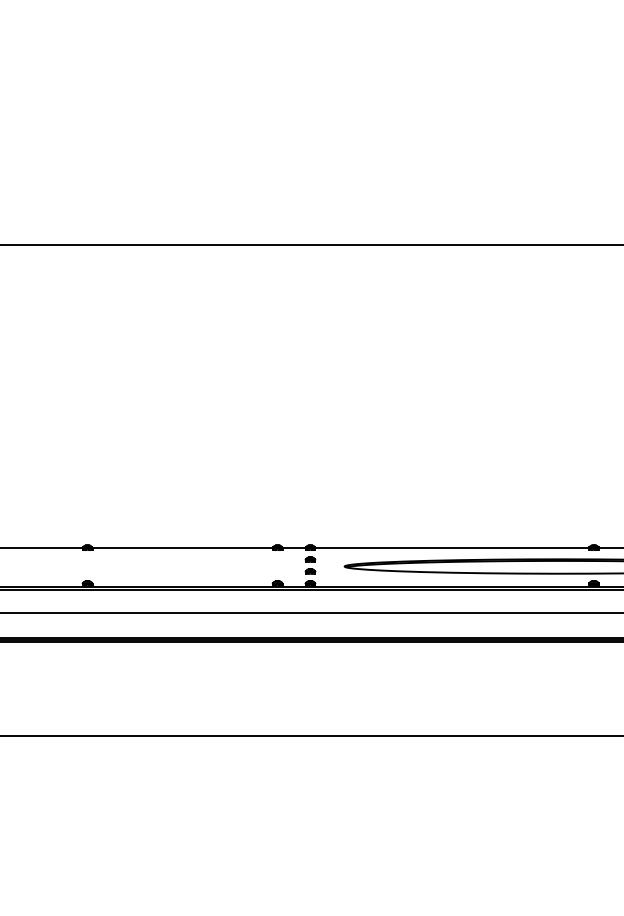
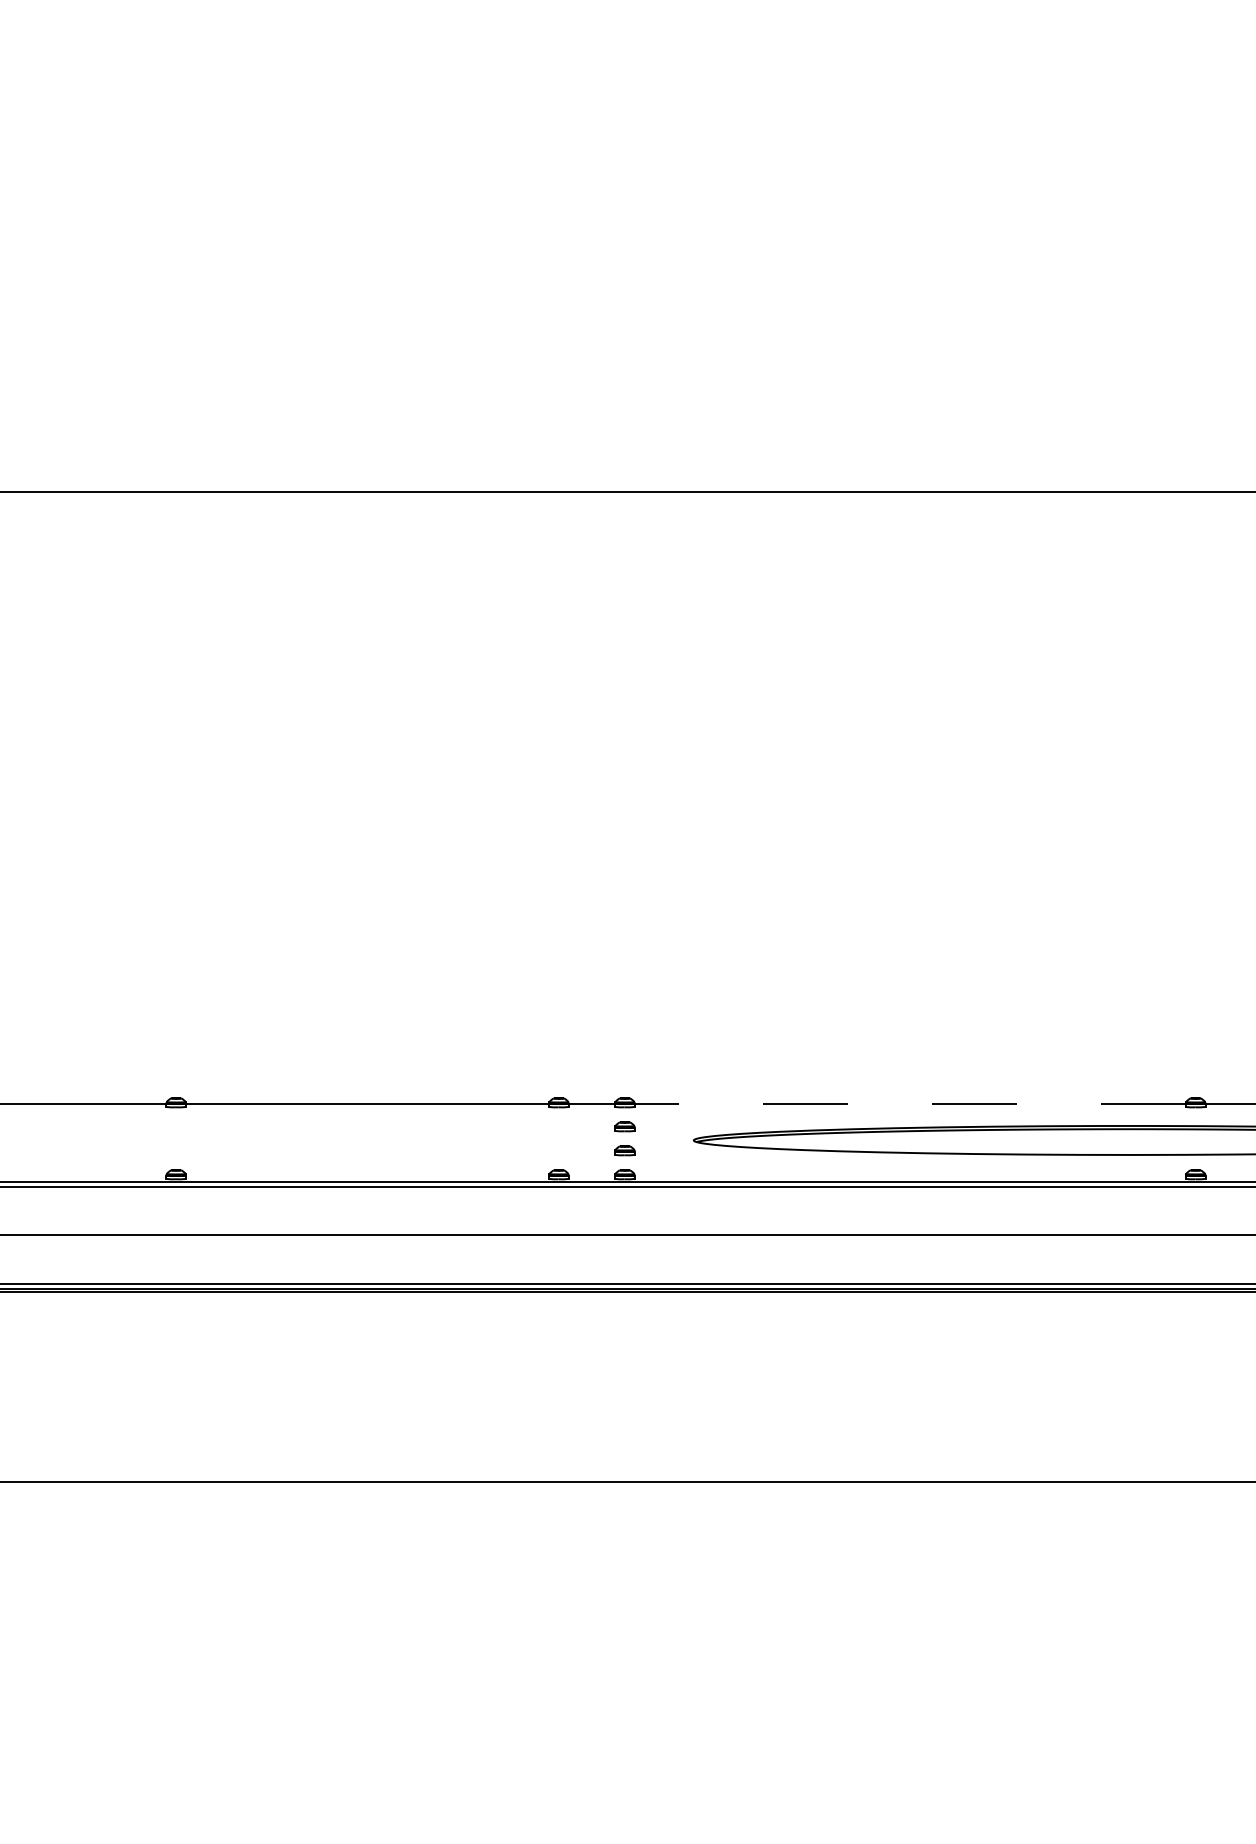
line: (452, 548) -> (910, 1104), solid -> dashed

